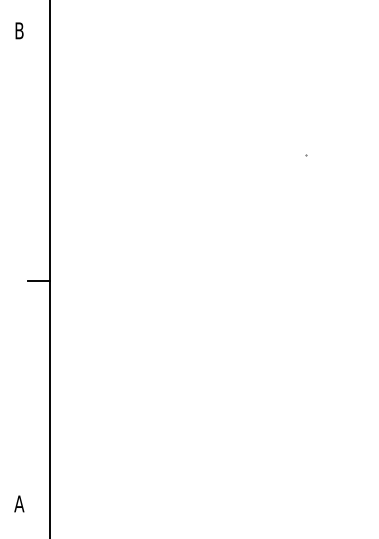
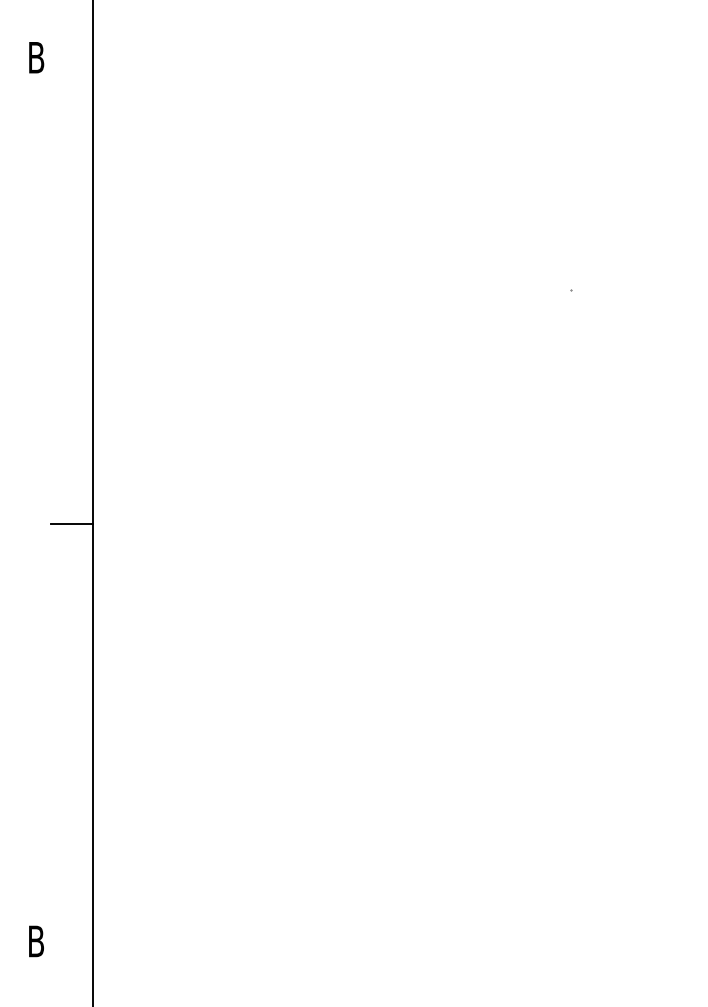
text: (19, 503) -> (36, 940), A -> B

